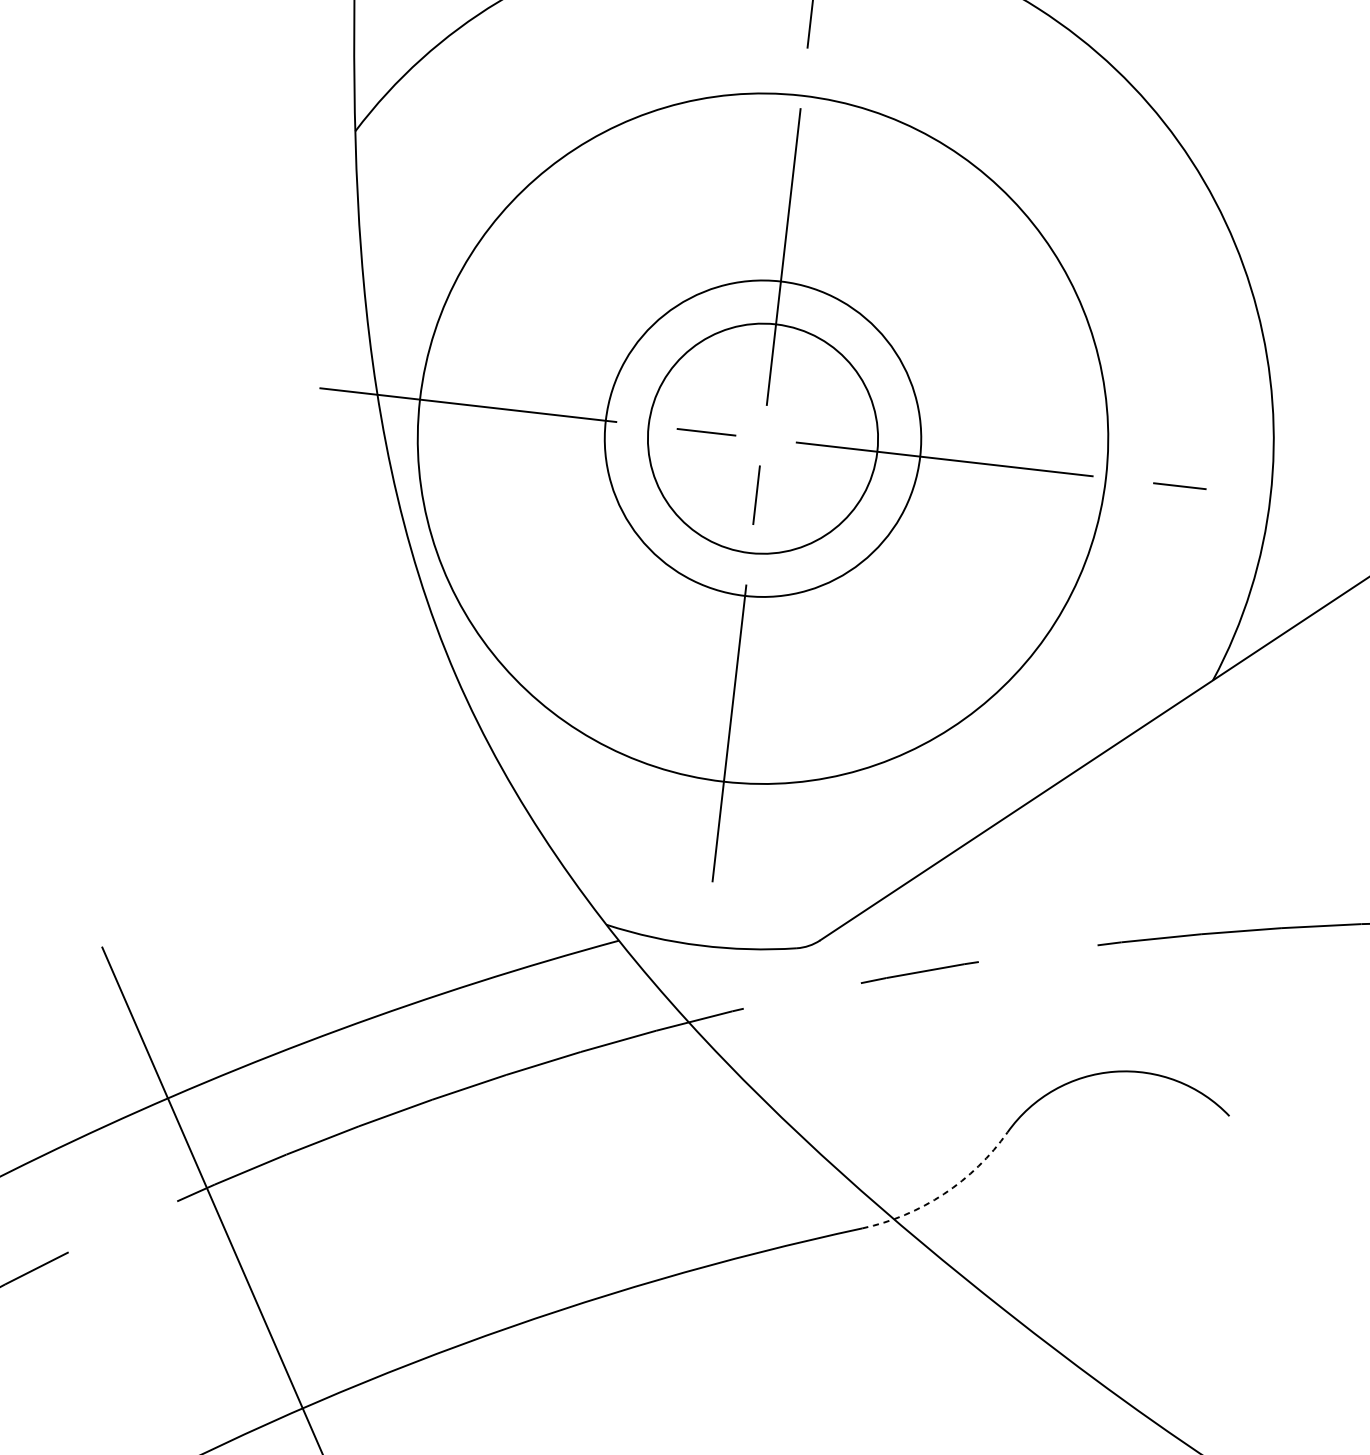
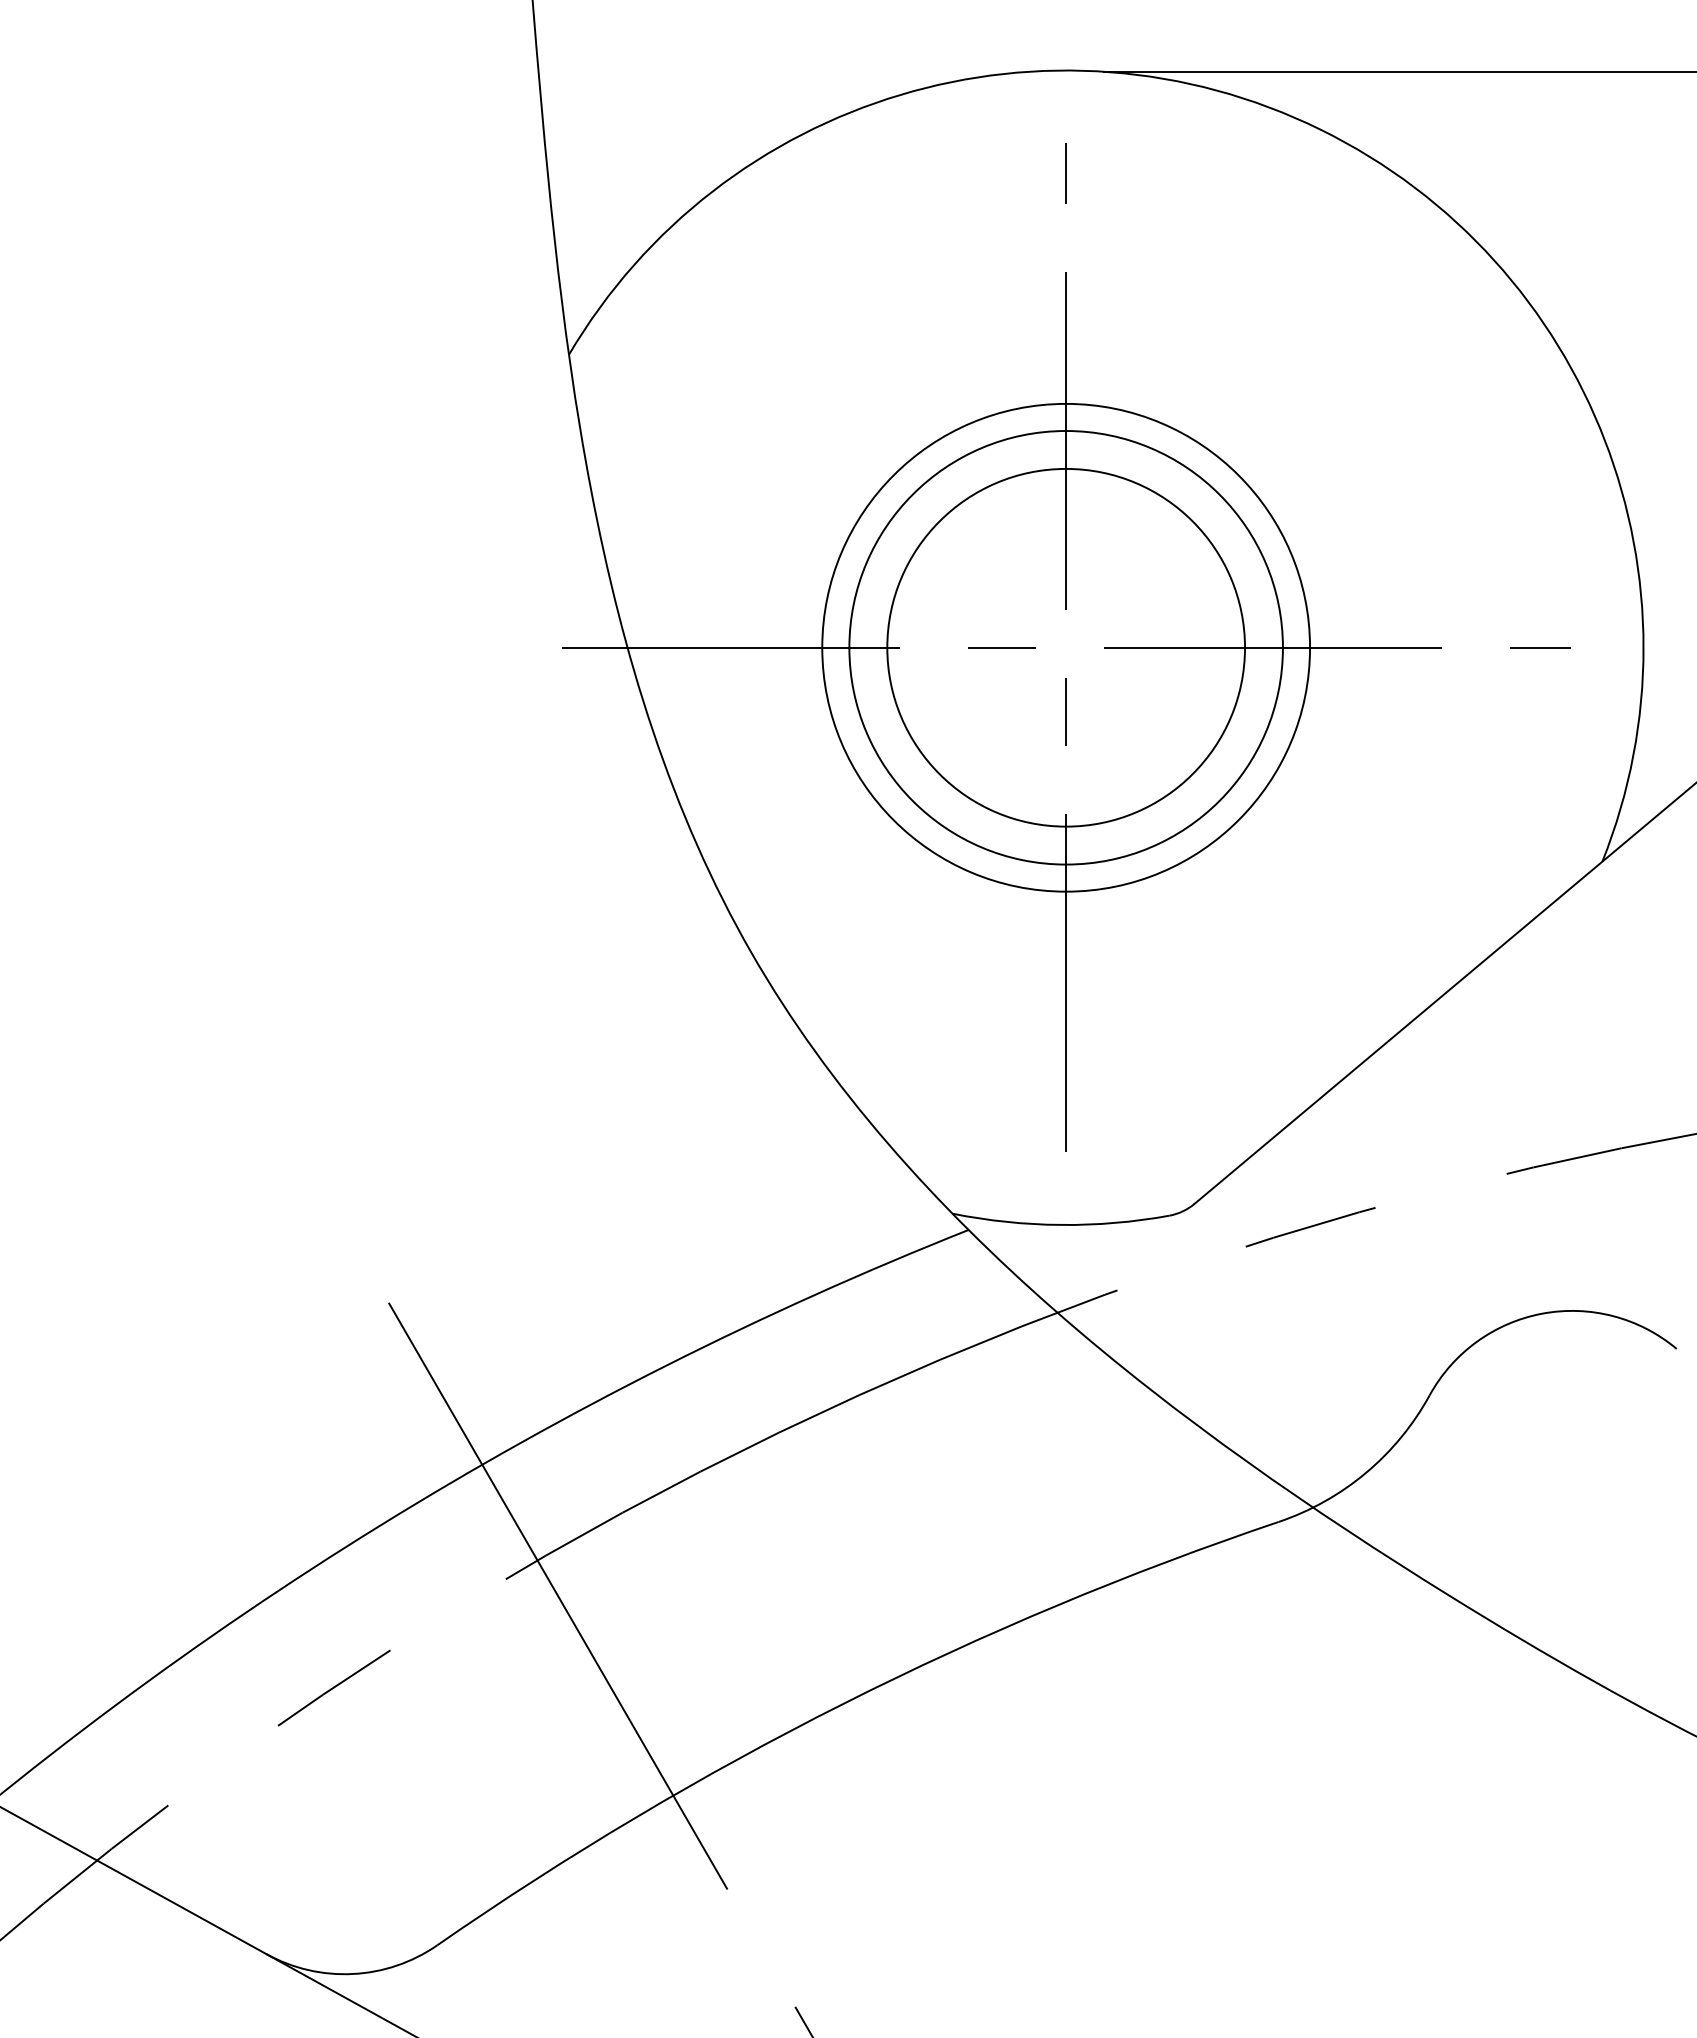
circle: (762, 438) -> (1065, 647), size x1.67
circle: (763, 438) -> (1066, 647), size x0.62
arc: (944, 1193) -> (1366, 1472), dashed -> solid

